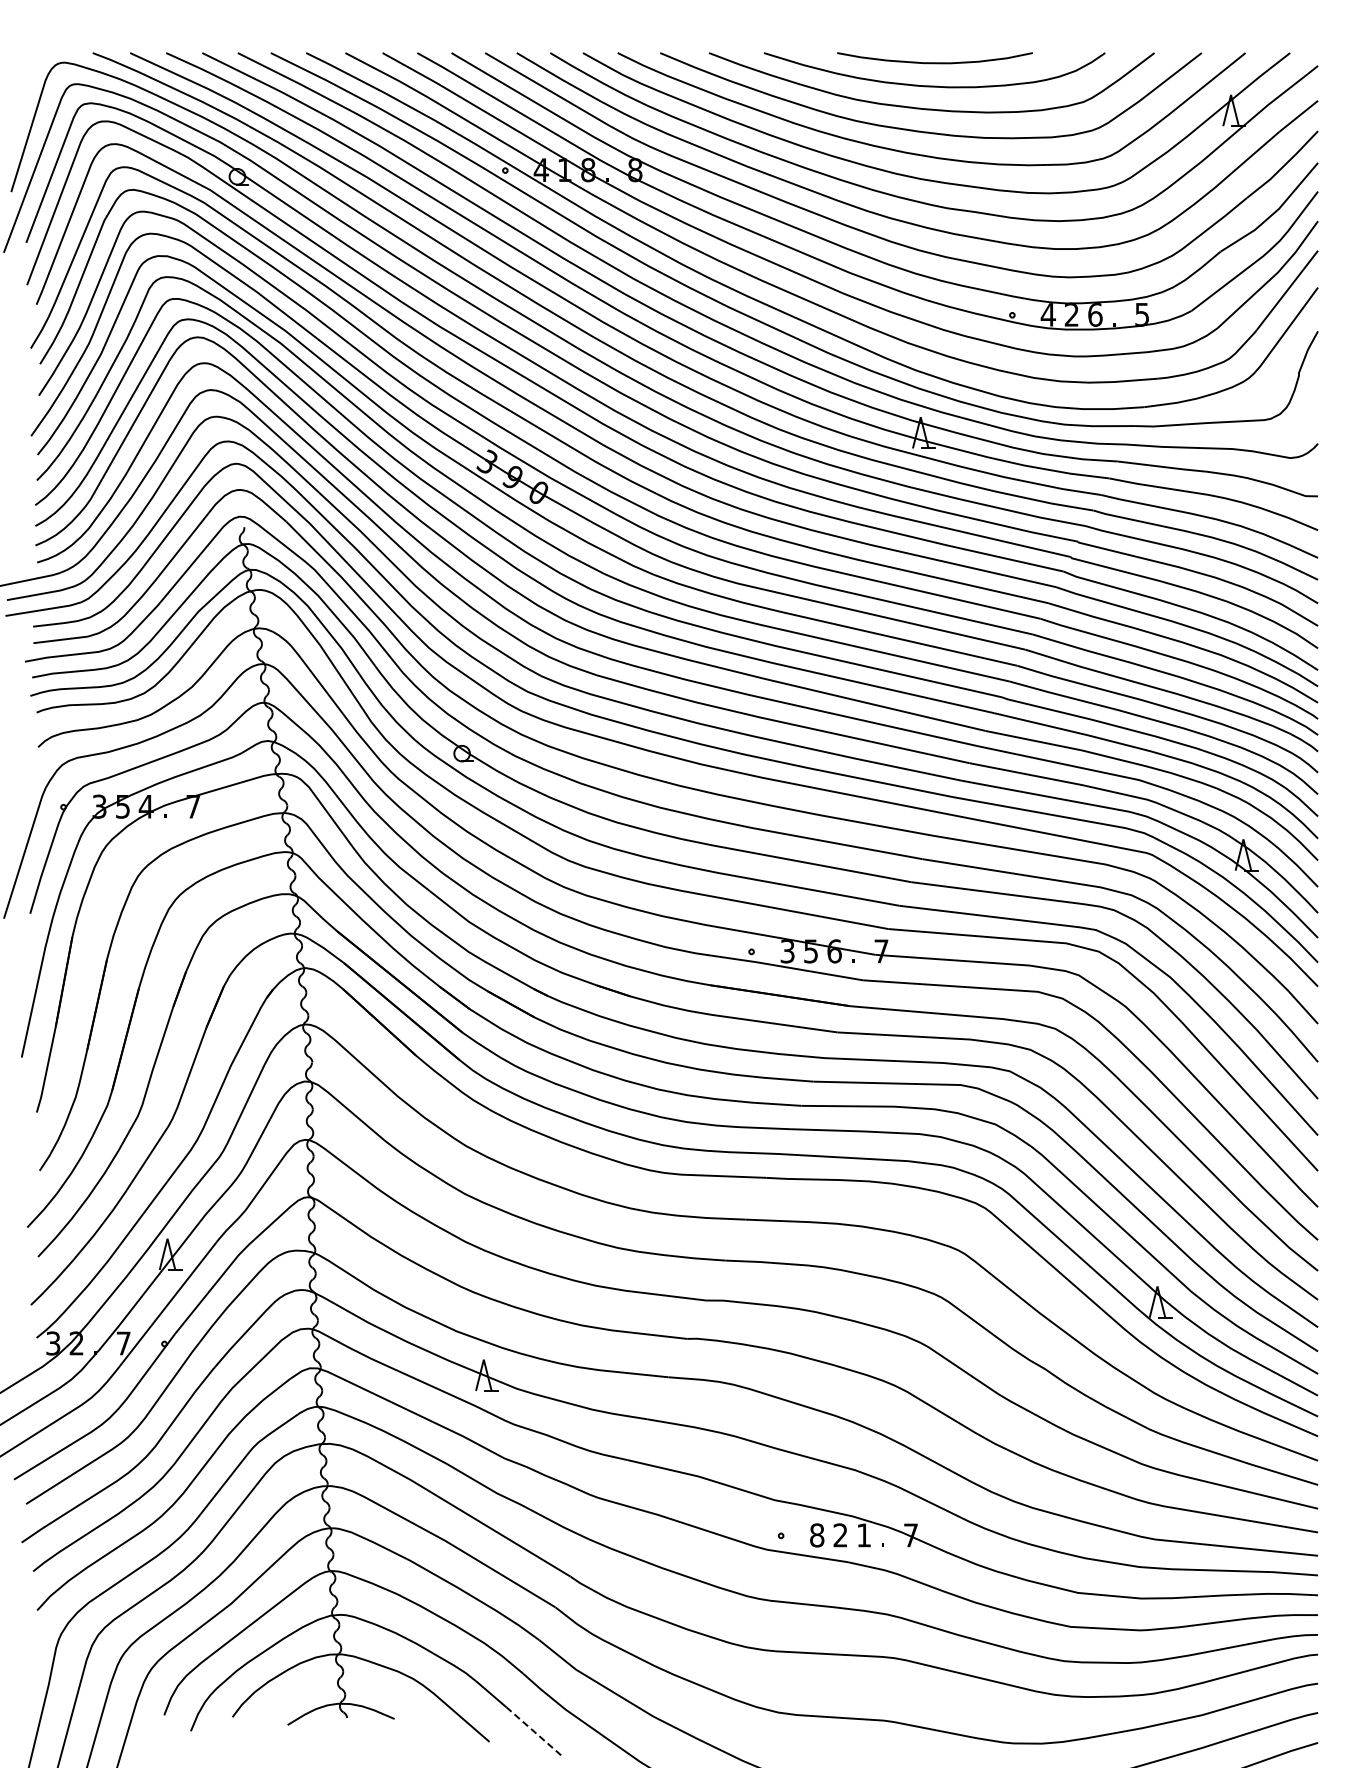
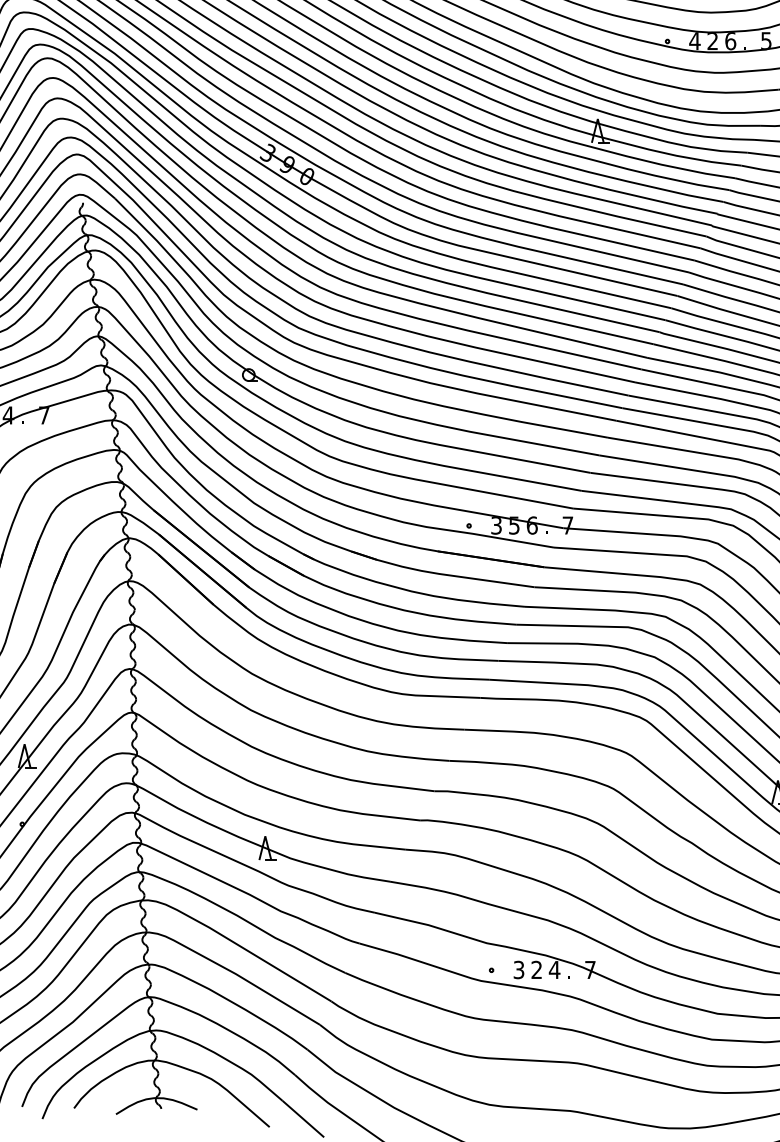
text: (817, 1535) -> (519, 970), 8 -> 3
text: (863, 1535) -> (554, 970), 1 -> 4
line: (533, 1730) -> (303, 1118), dashed -> solid

